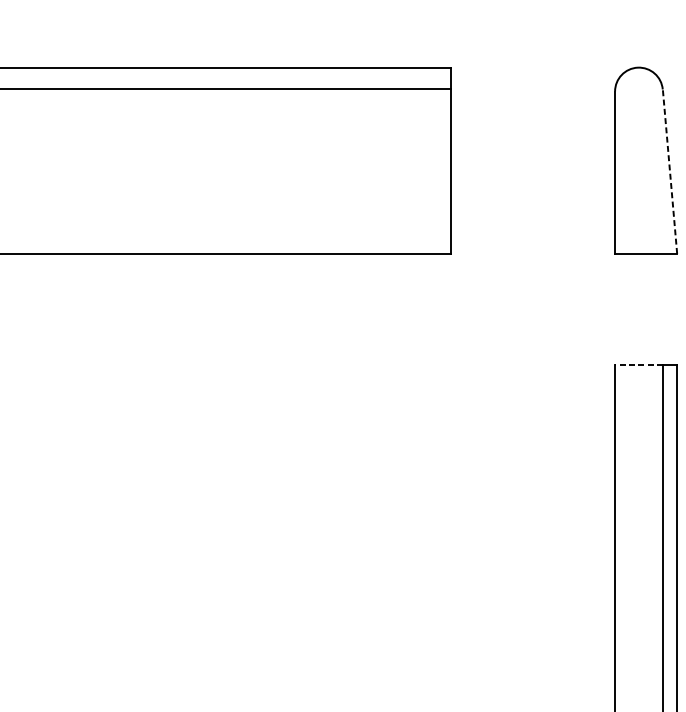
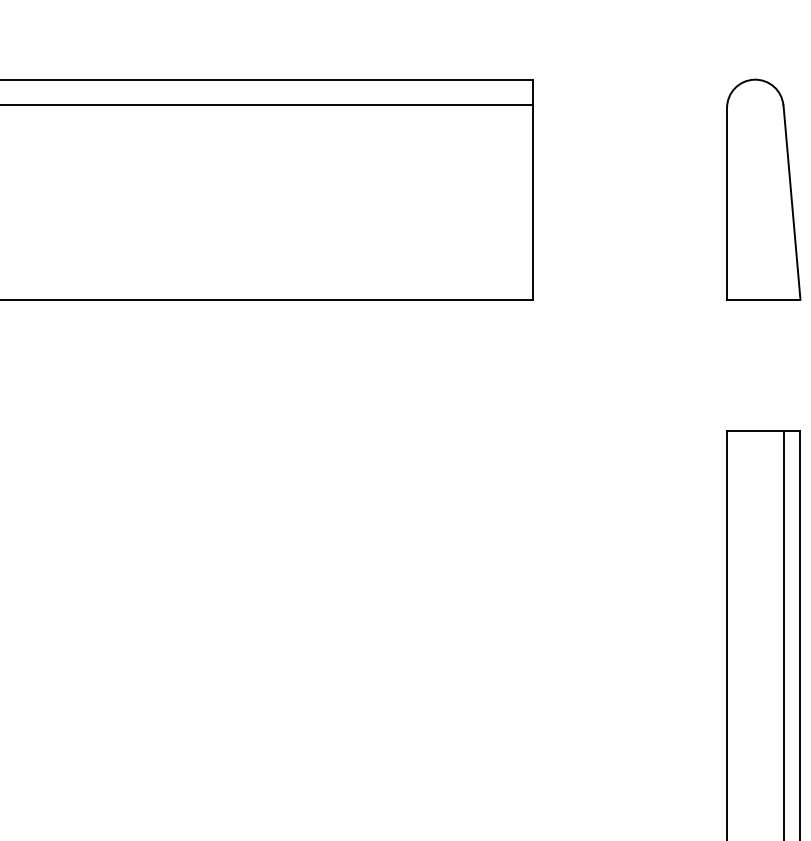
line: (669, 171) -> (791, 202), dashed -> solid
line: (638, 365) -> (754, 431), dashed -> solid

